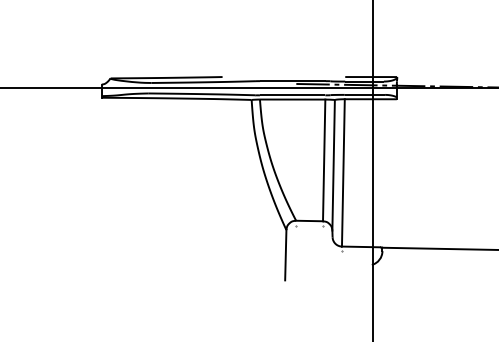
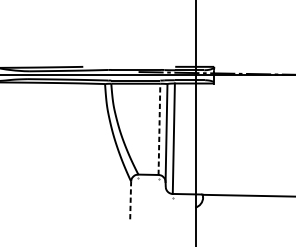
line: (324, 160) -> (159, 129), solid -> dashed
line: (285, 254) -> (130, 199), solid -> dashed

